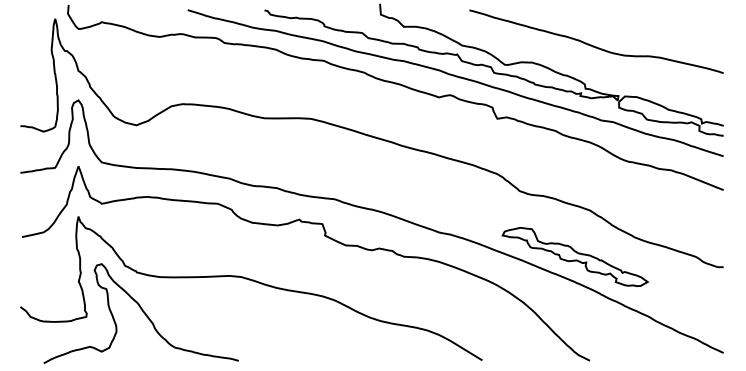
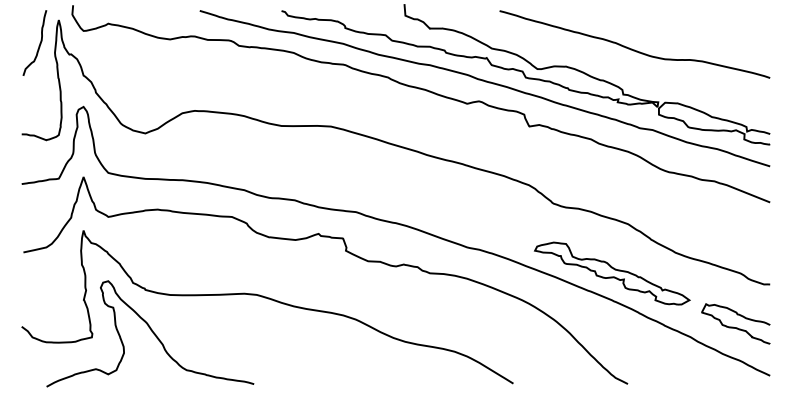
curve: (36, 42) -> (38, 45), added
curve: (689, 306) -> (733, 326), added

